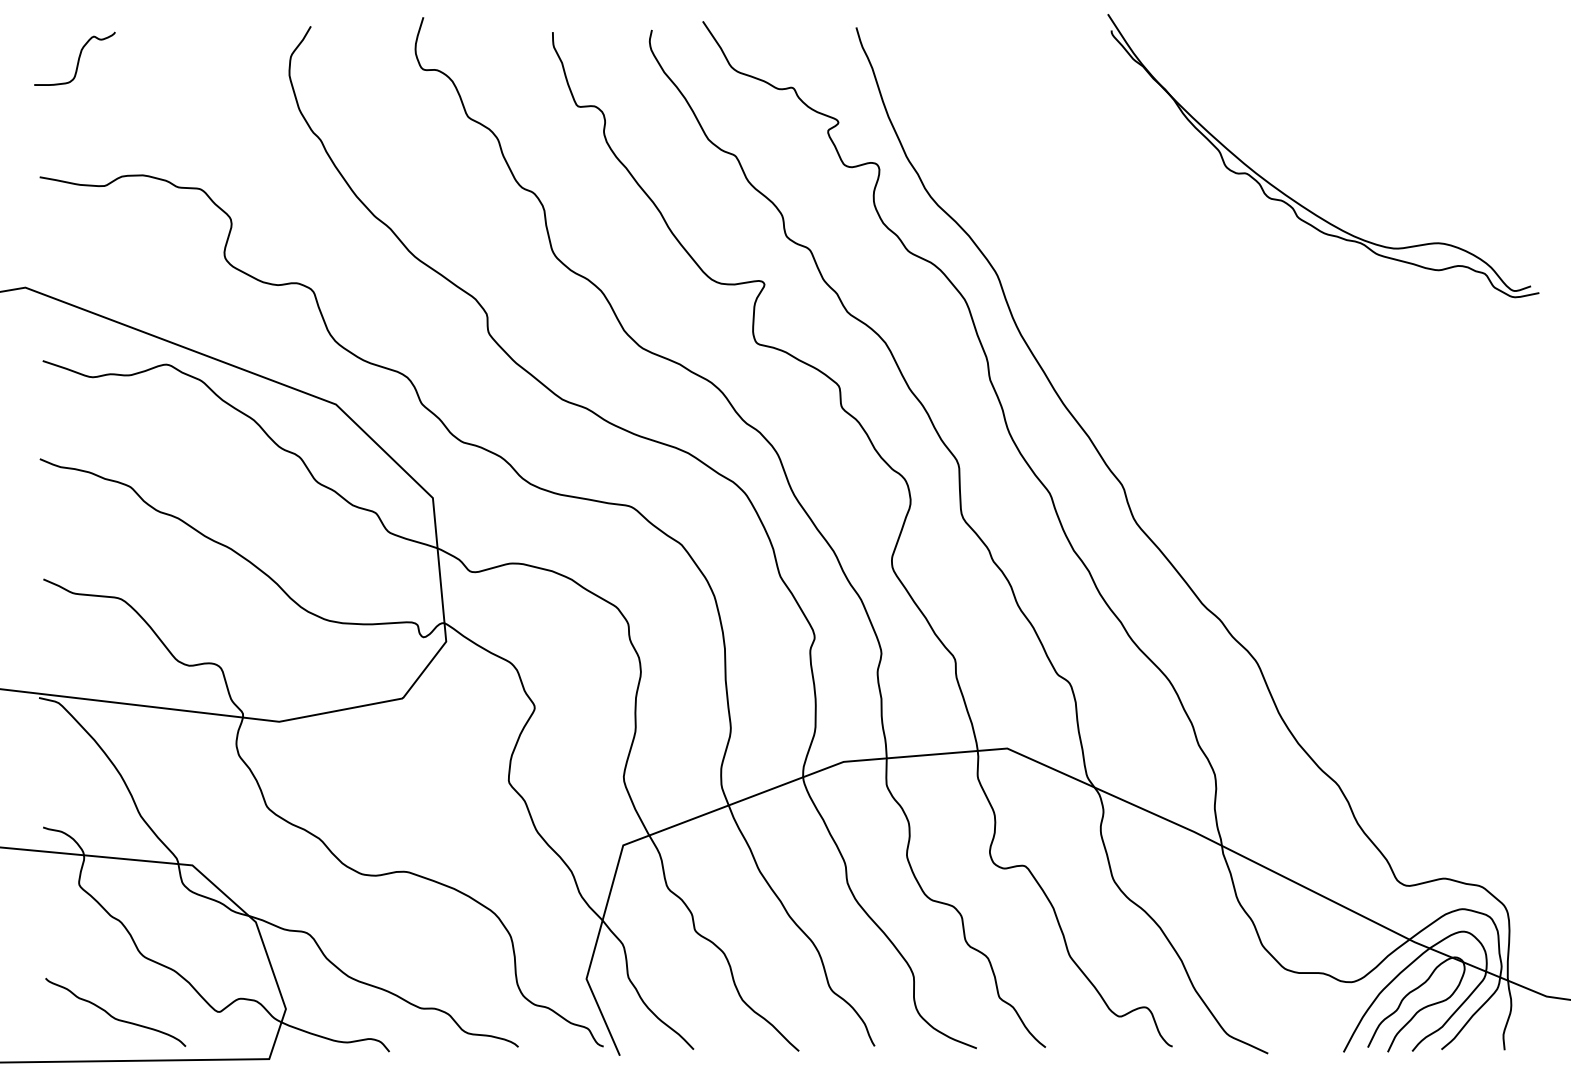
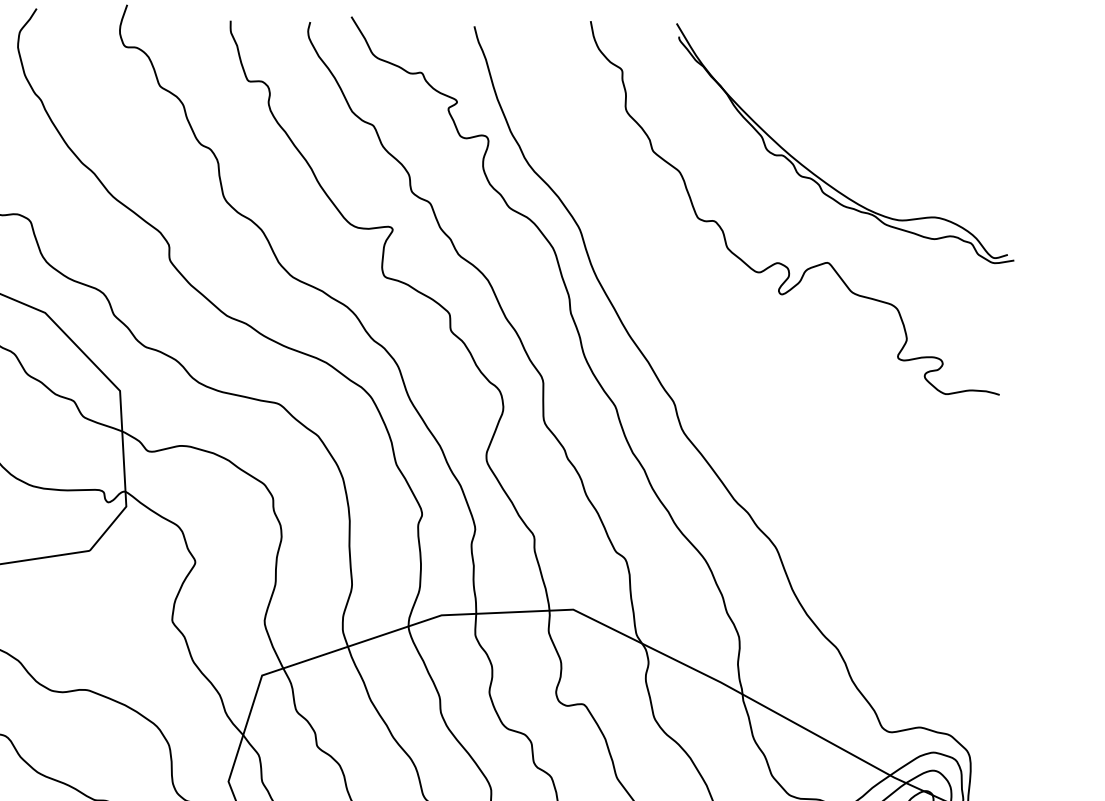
curve: (1246, 306) -> (778, 262), added

